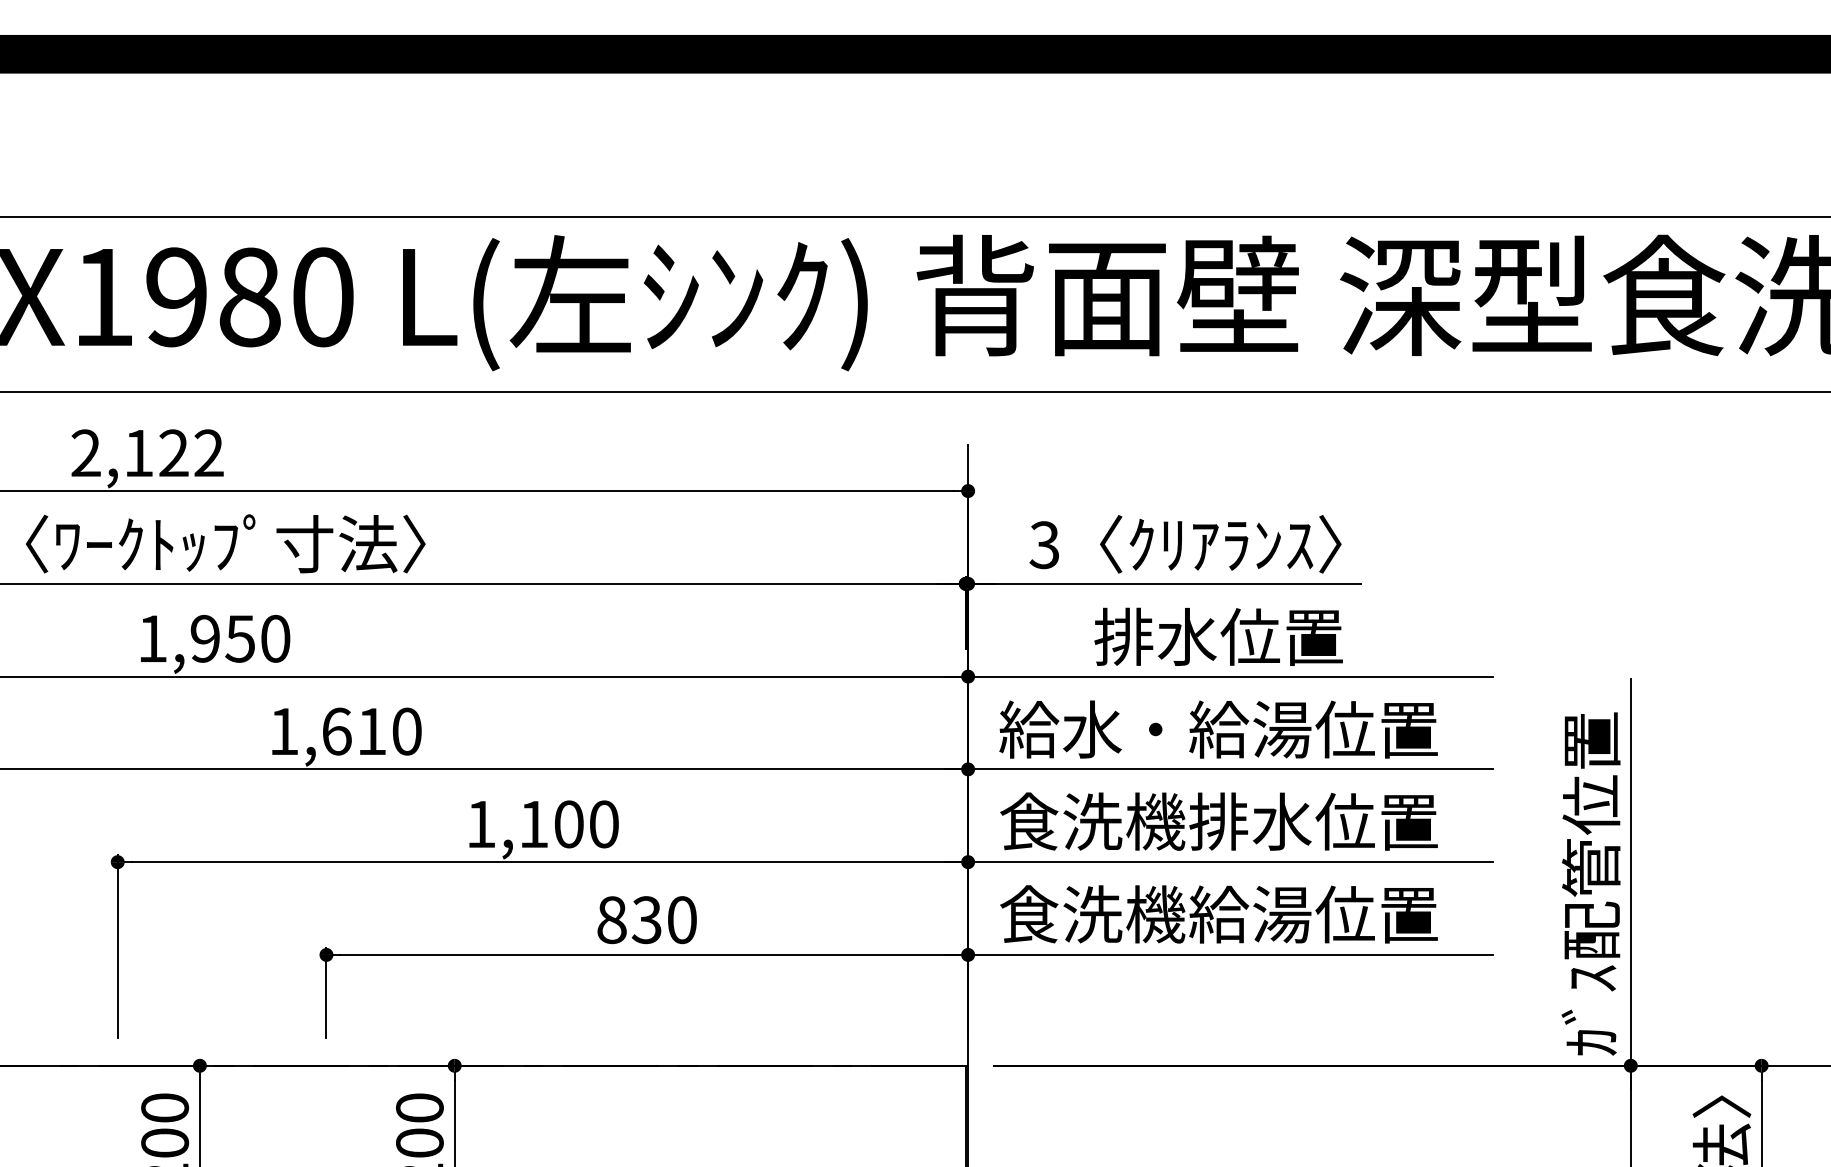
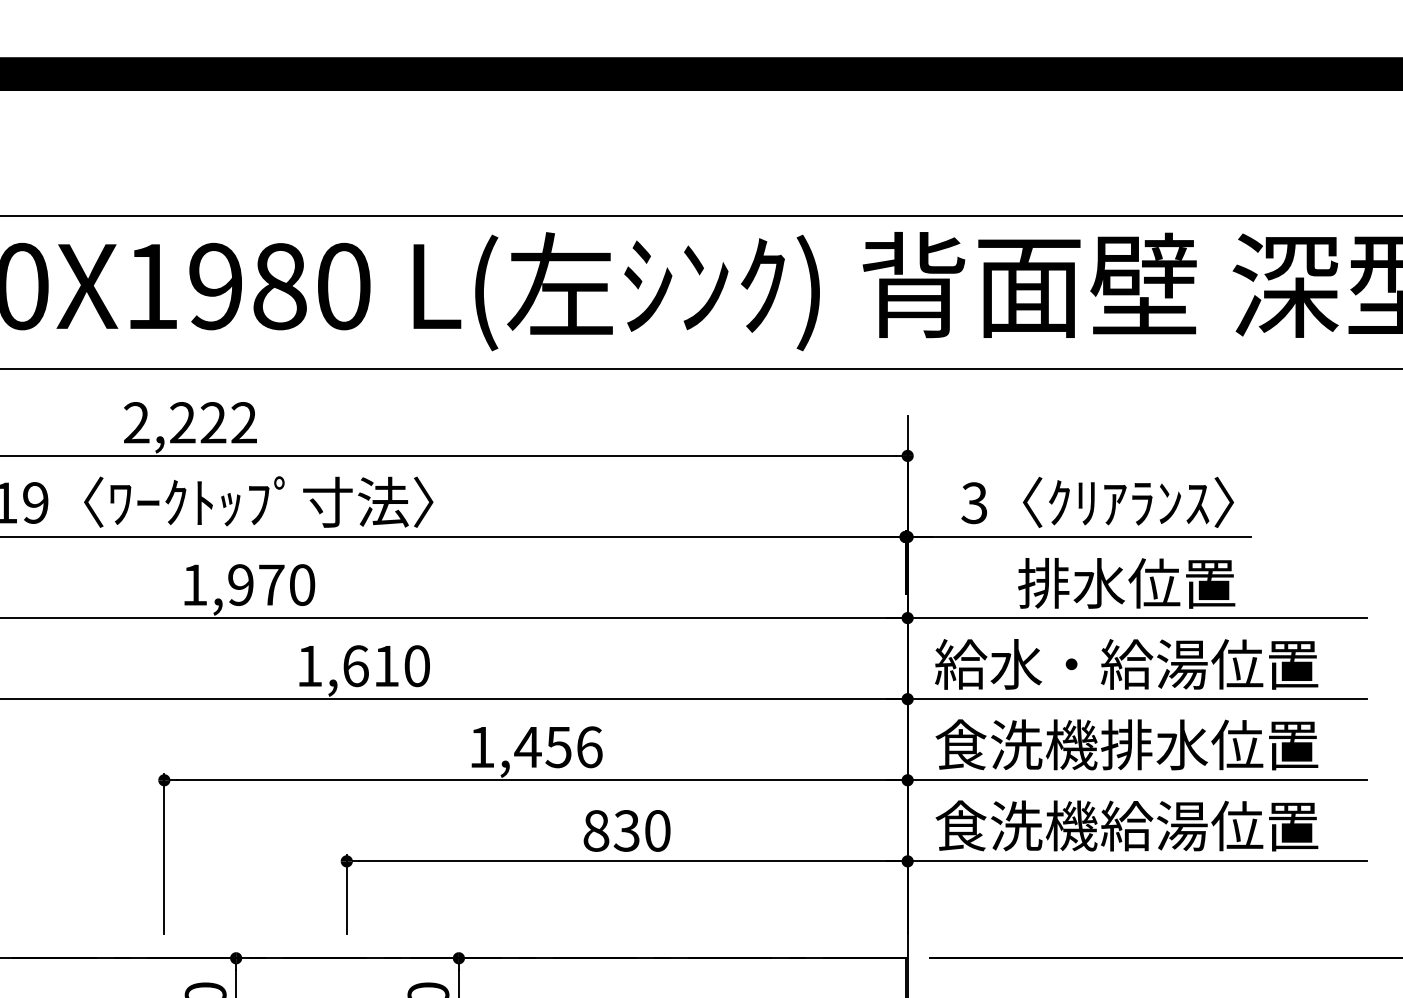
text: (138, 452) -> (182, 422), 2,122 -> 2,222
text: (240, 638) -> (271, 584), 1,950 -> 1,970
text: (568, 824) -> (558, 747), 1,100 -> 1,456

